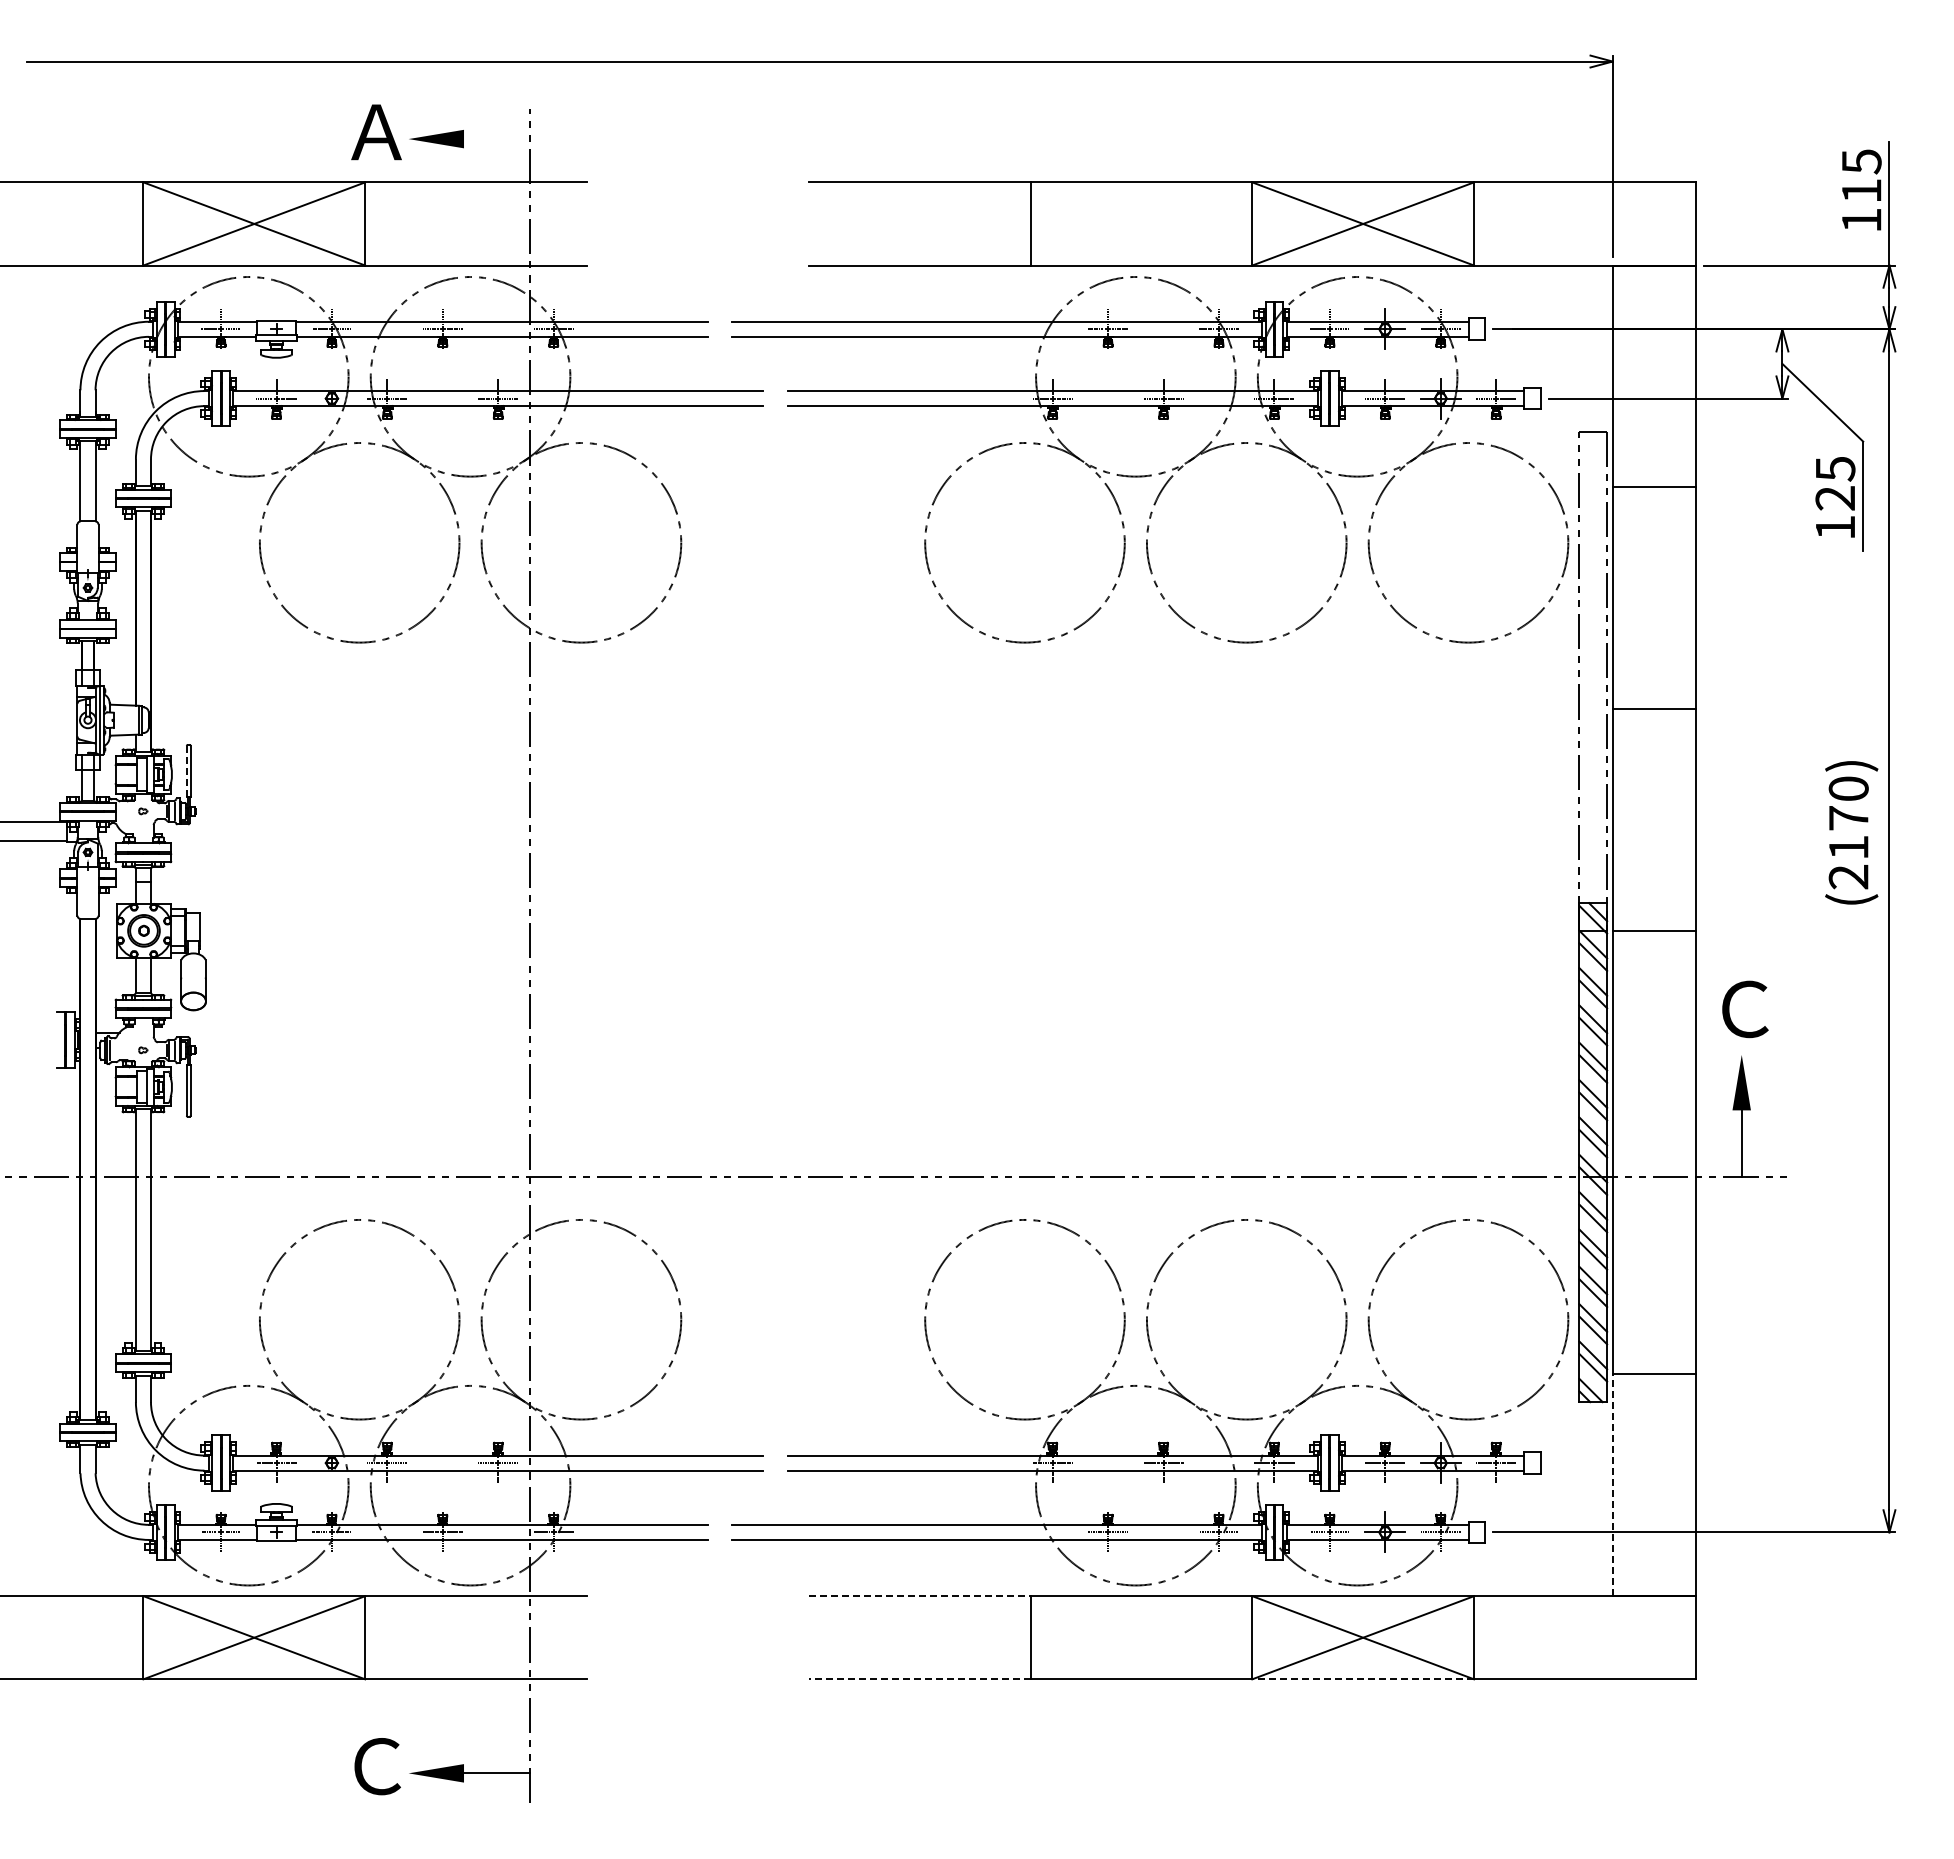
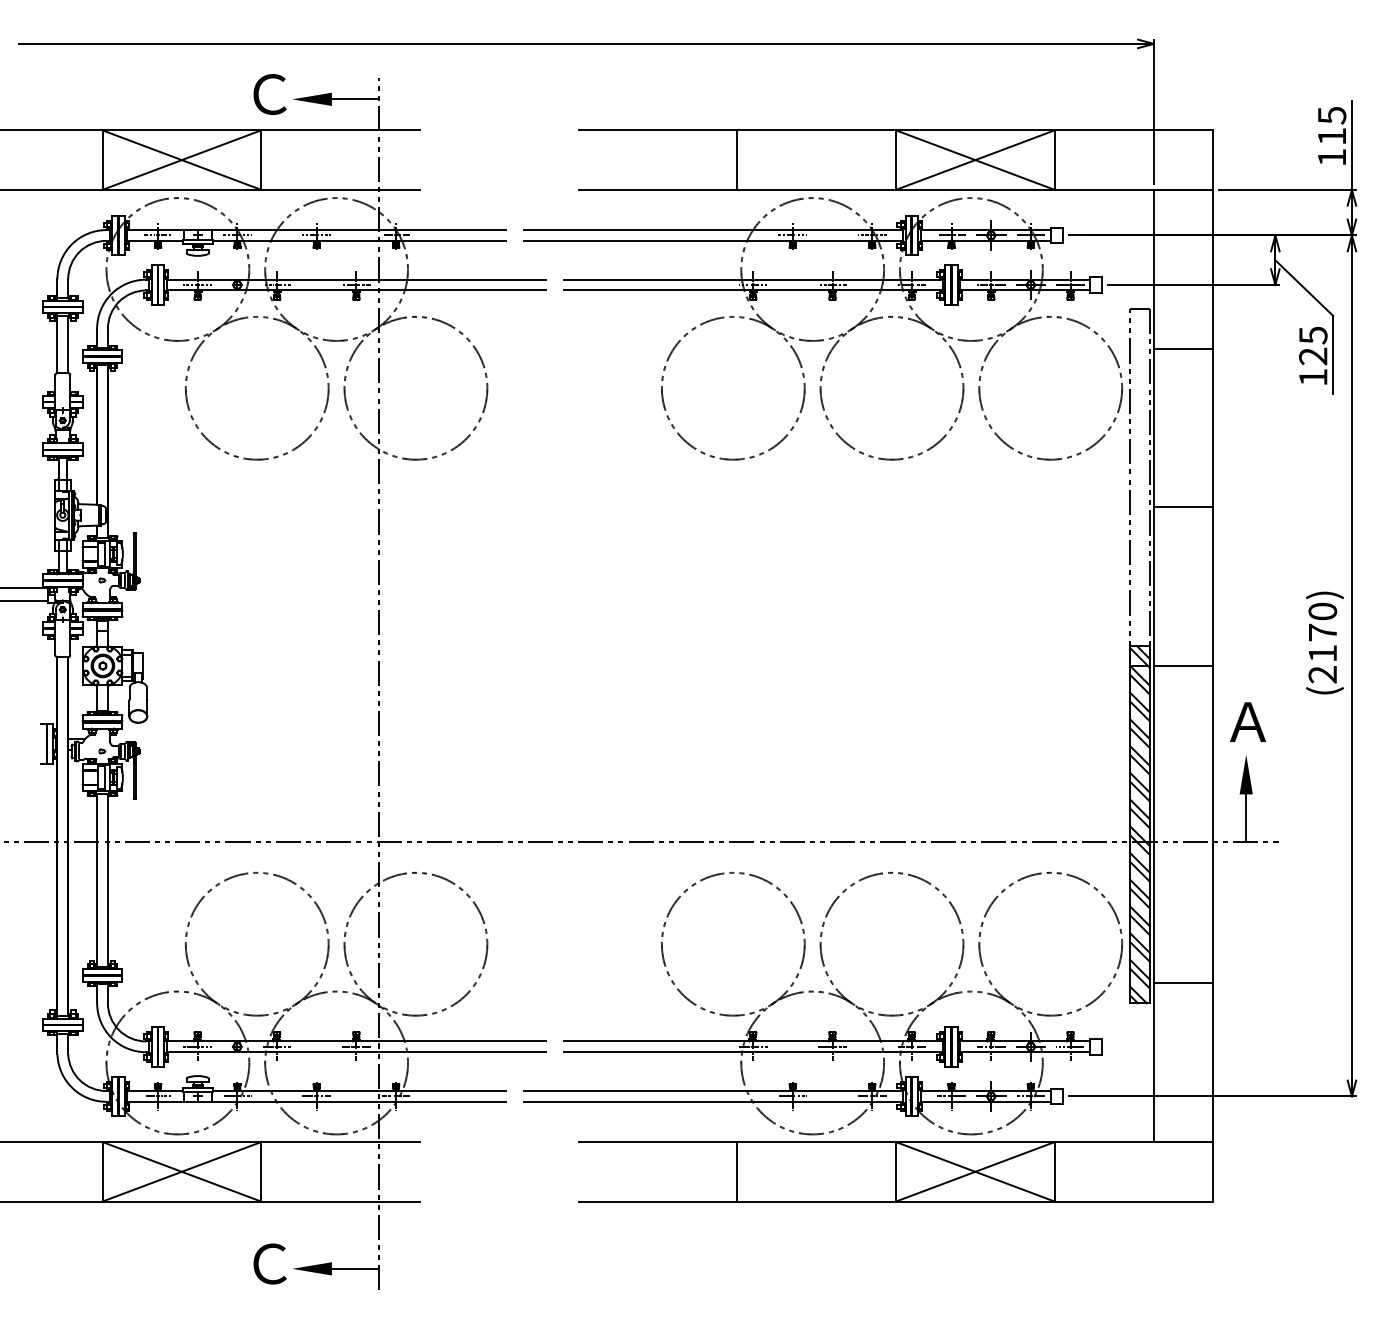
text: (376, 131) -> (269, 93), Ａ -> Ｃ
line: (497, 139) -> (355, 99), added
line: (186, 770) -> (133, 551), dashed -> solid
text: (1851, 832) -> (1324, 642), moved
text: (1744, 1009) -> (1248, 722), Ｃ -> Ａ
line: (1612, 1485) -> (1153, 1062), dashed -> solid
line: (919, 1596) -> (657, 1142), dashed -> solid
line: (919, 1679) -> (657, 1201), dashed -> solid
line: (1363, 1679) -> (975, 1201), dashed -> solid

